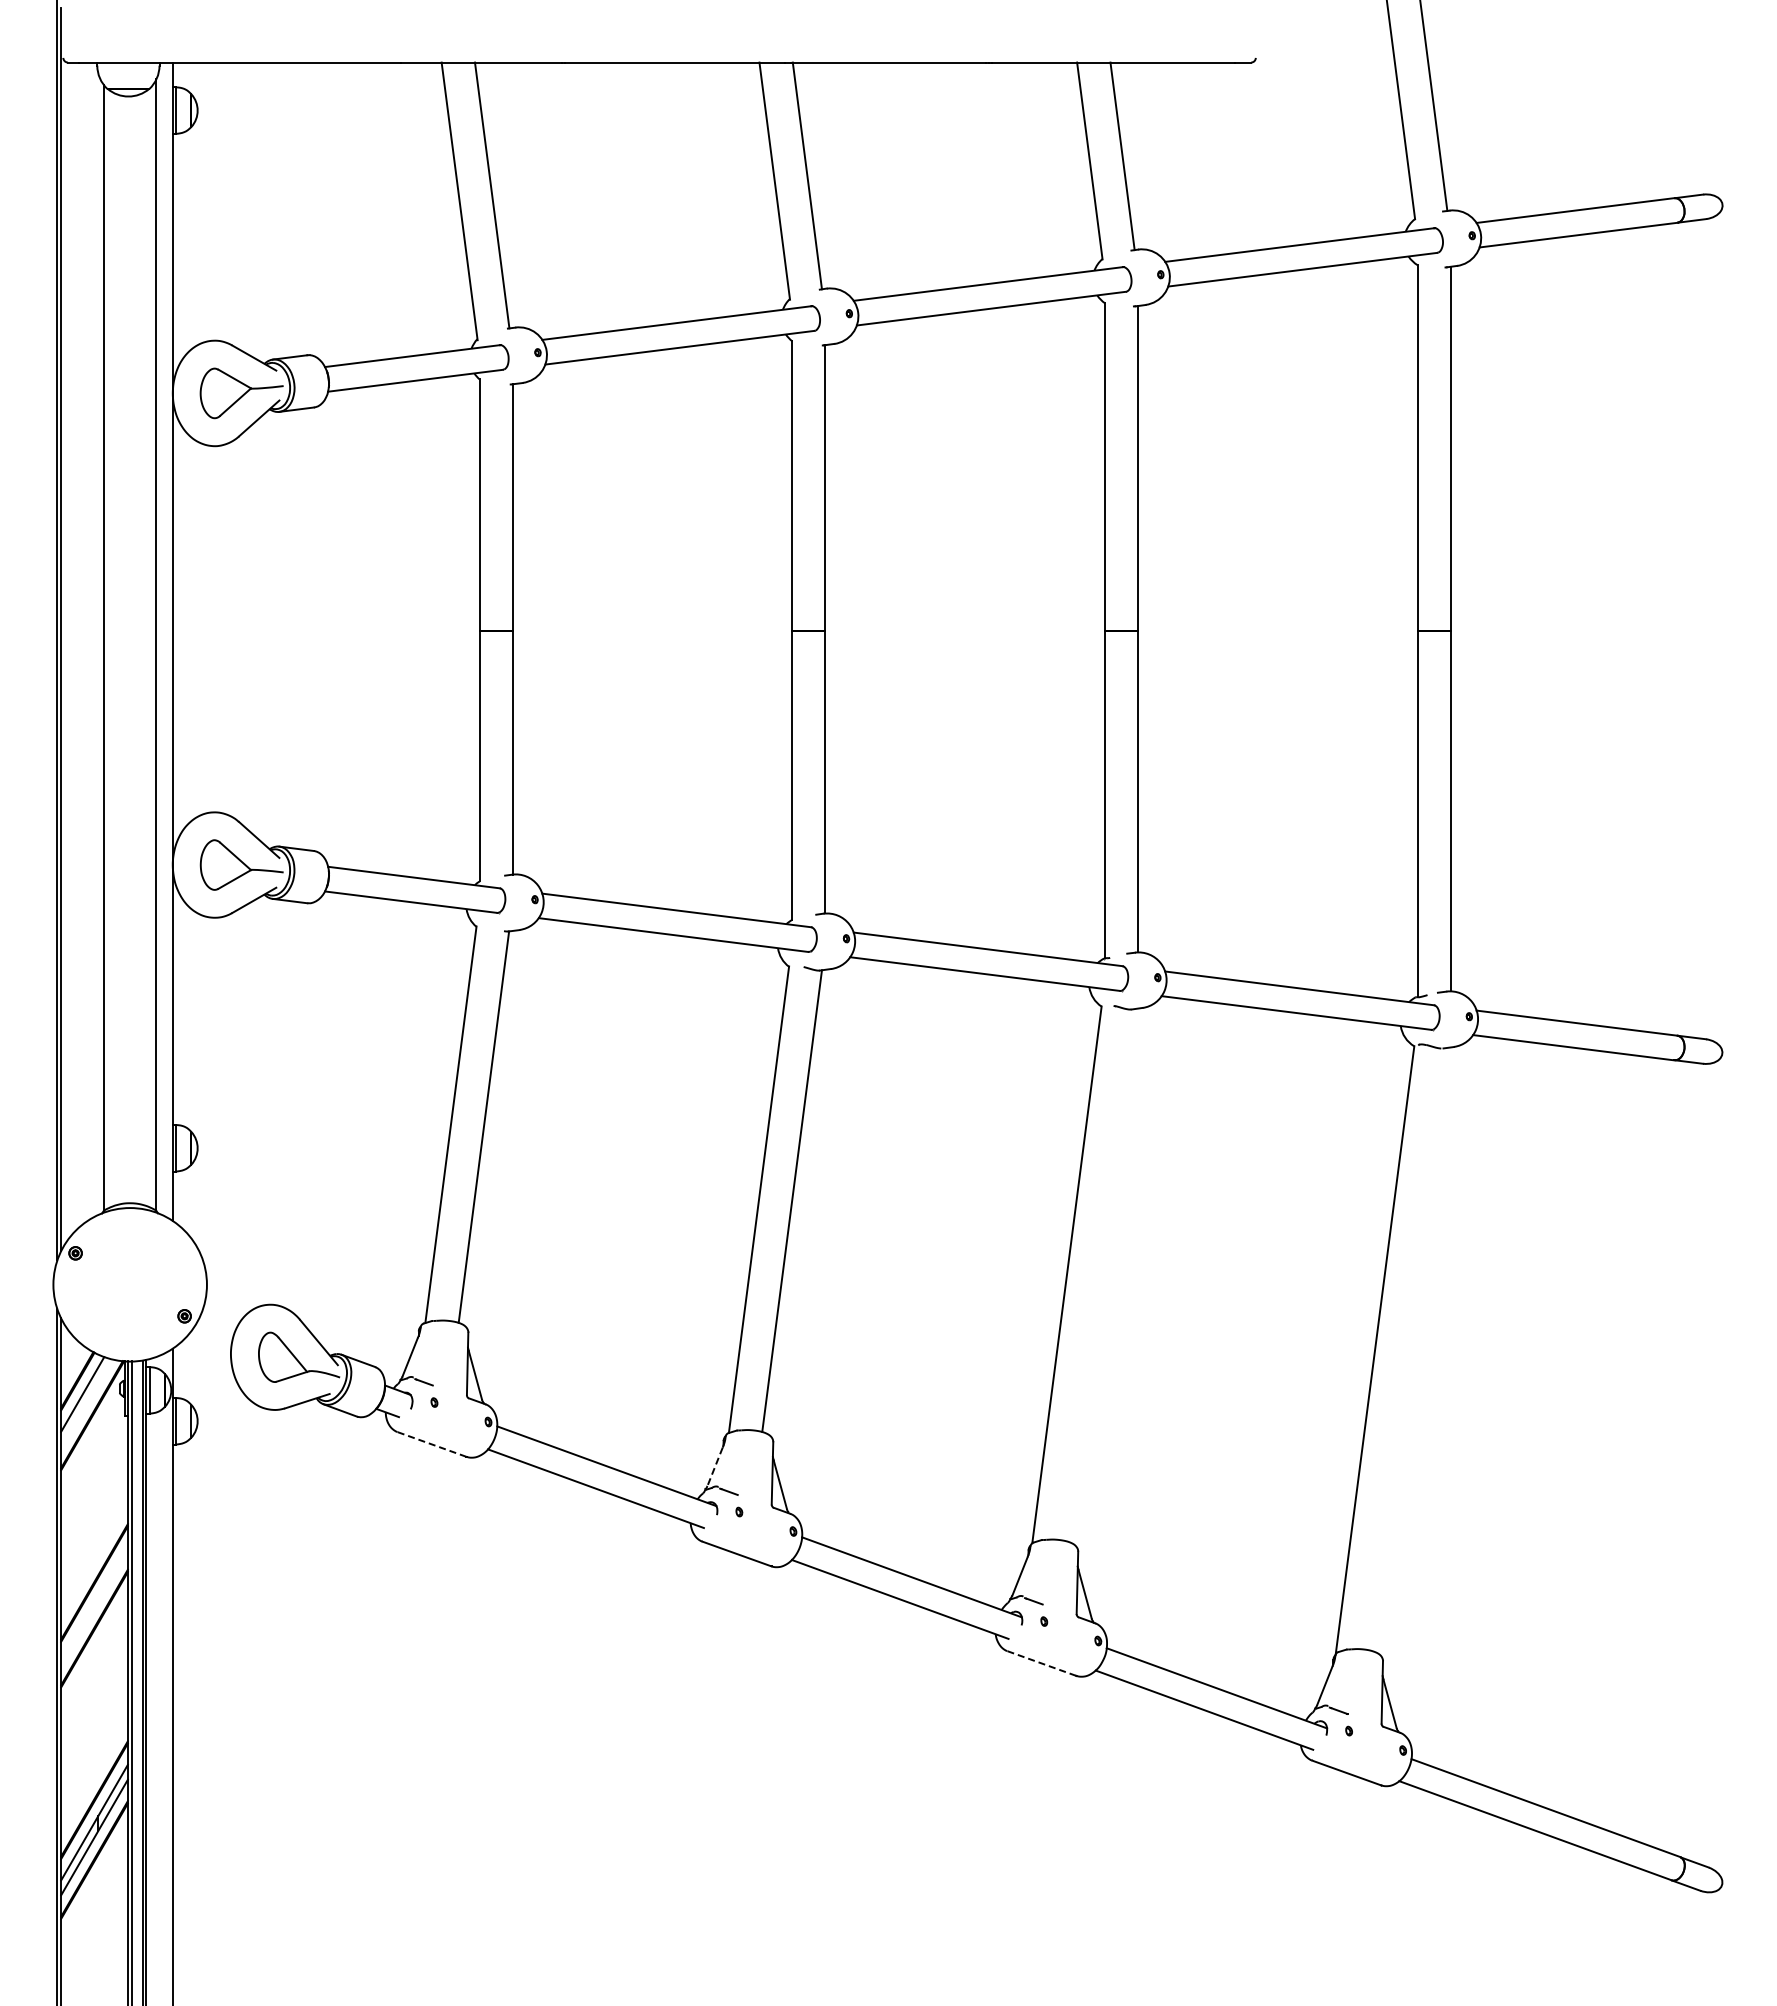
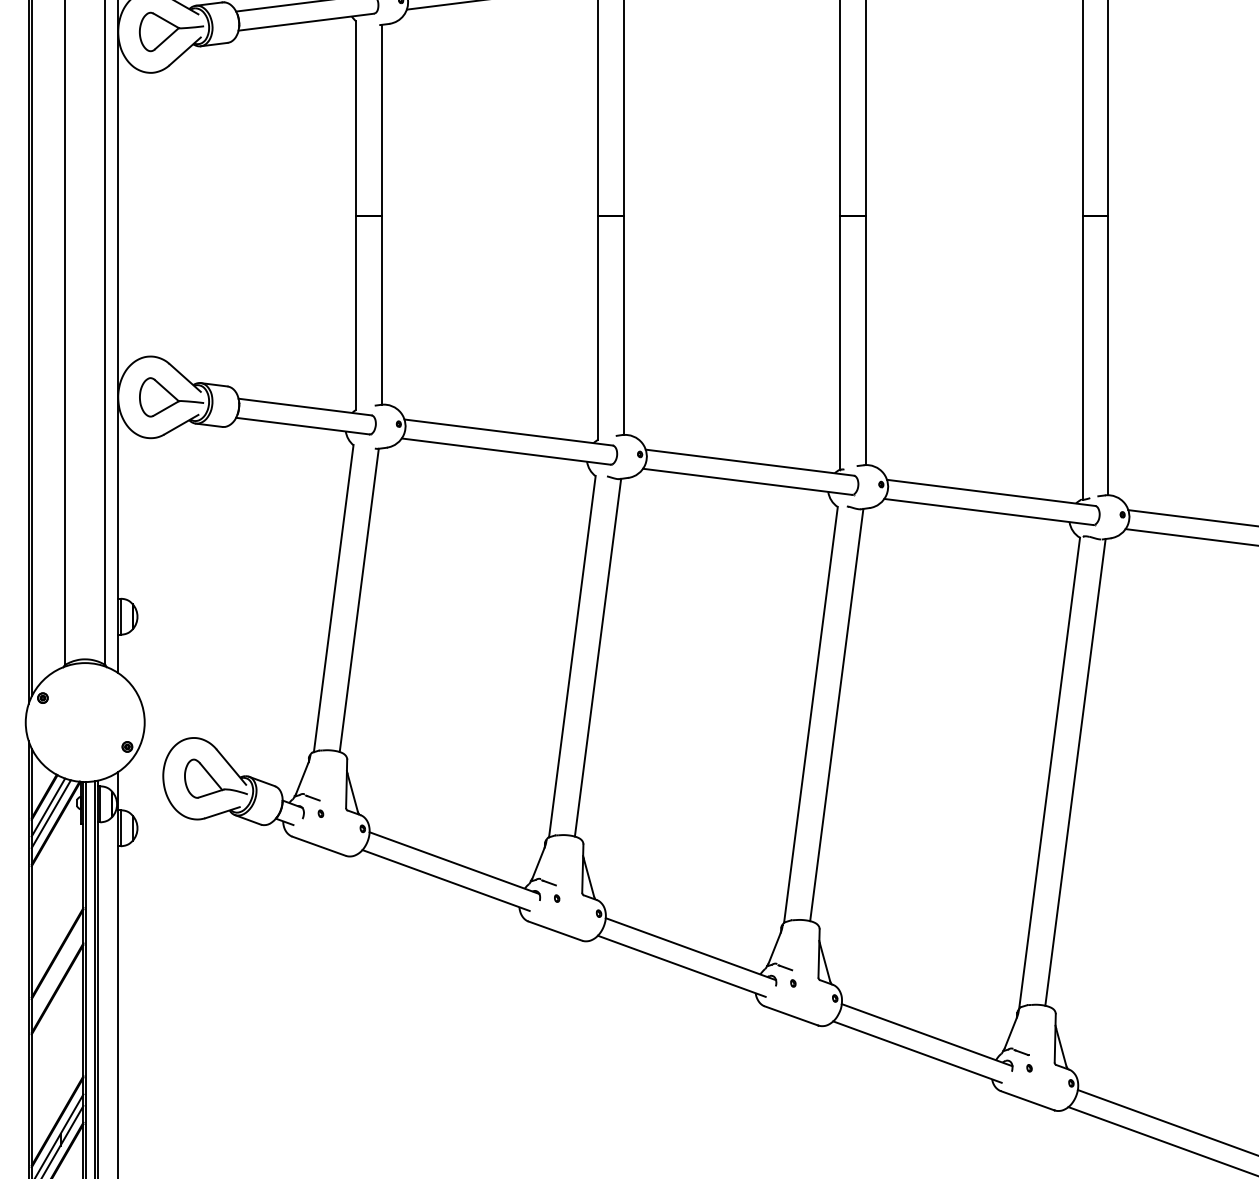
line: (1099, 1275) -> (836, 715), added
line: (1408, 1348) -> (1075, 771), added
line: (86, 1402) -> (51, 813), added
line: (432, 1444) -> (319, 846), dashed -> solid
line: (715, 1466) -> (538, 863), dashed -> solid
line: (1041, 1663) -> (791, 1015), dashed -> solid

